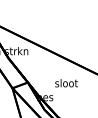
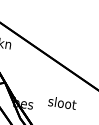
text: (66, 83) -> (62, 103), moved

